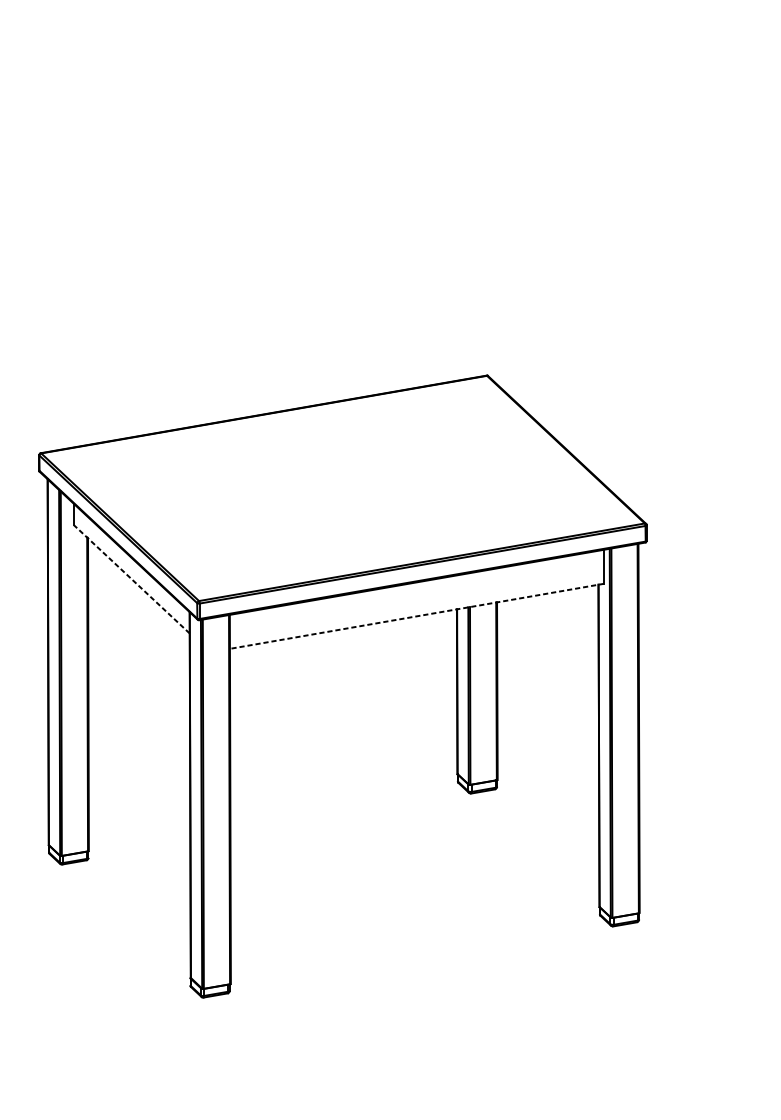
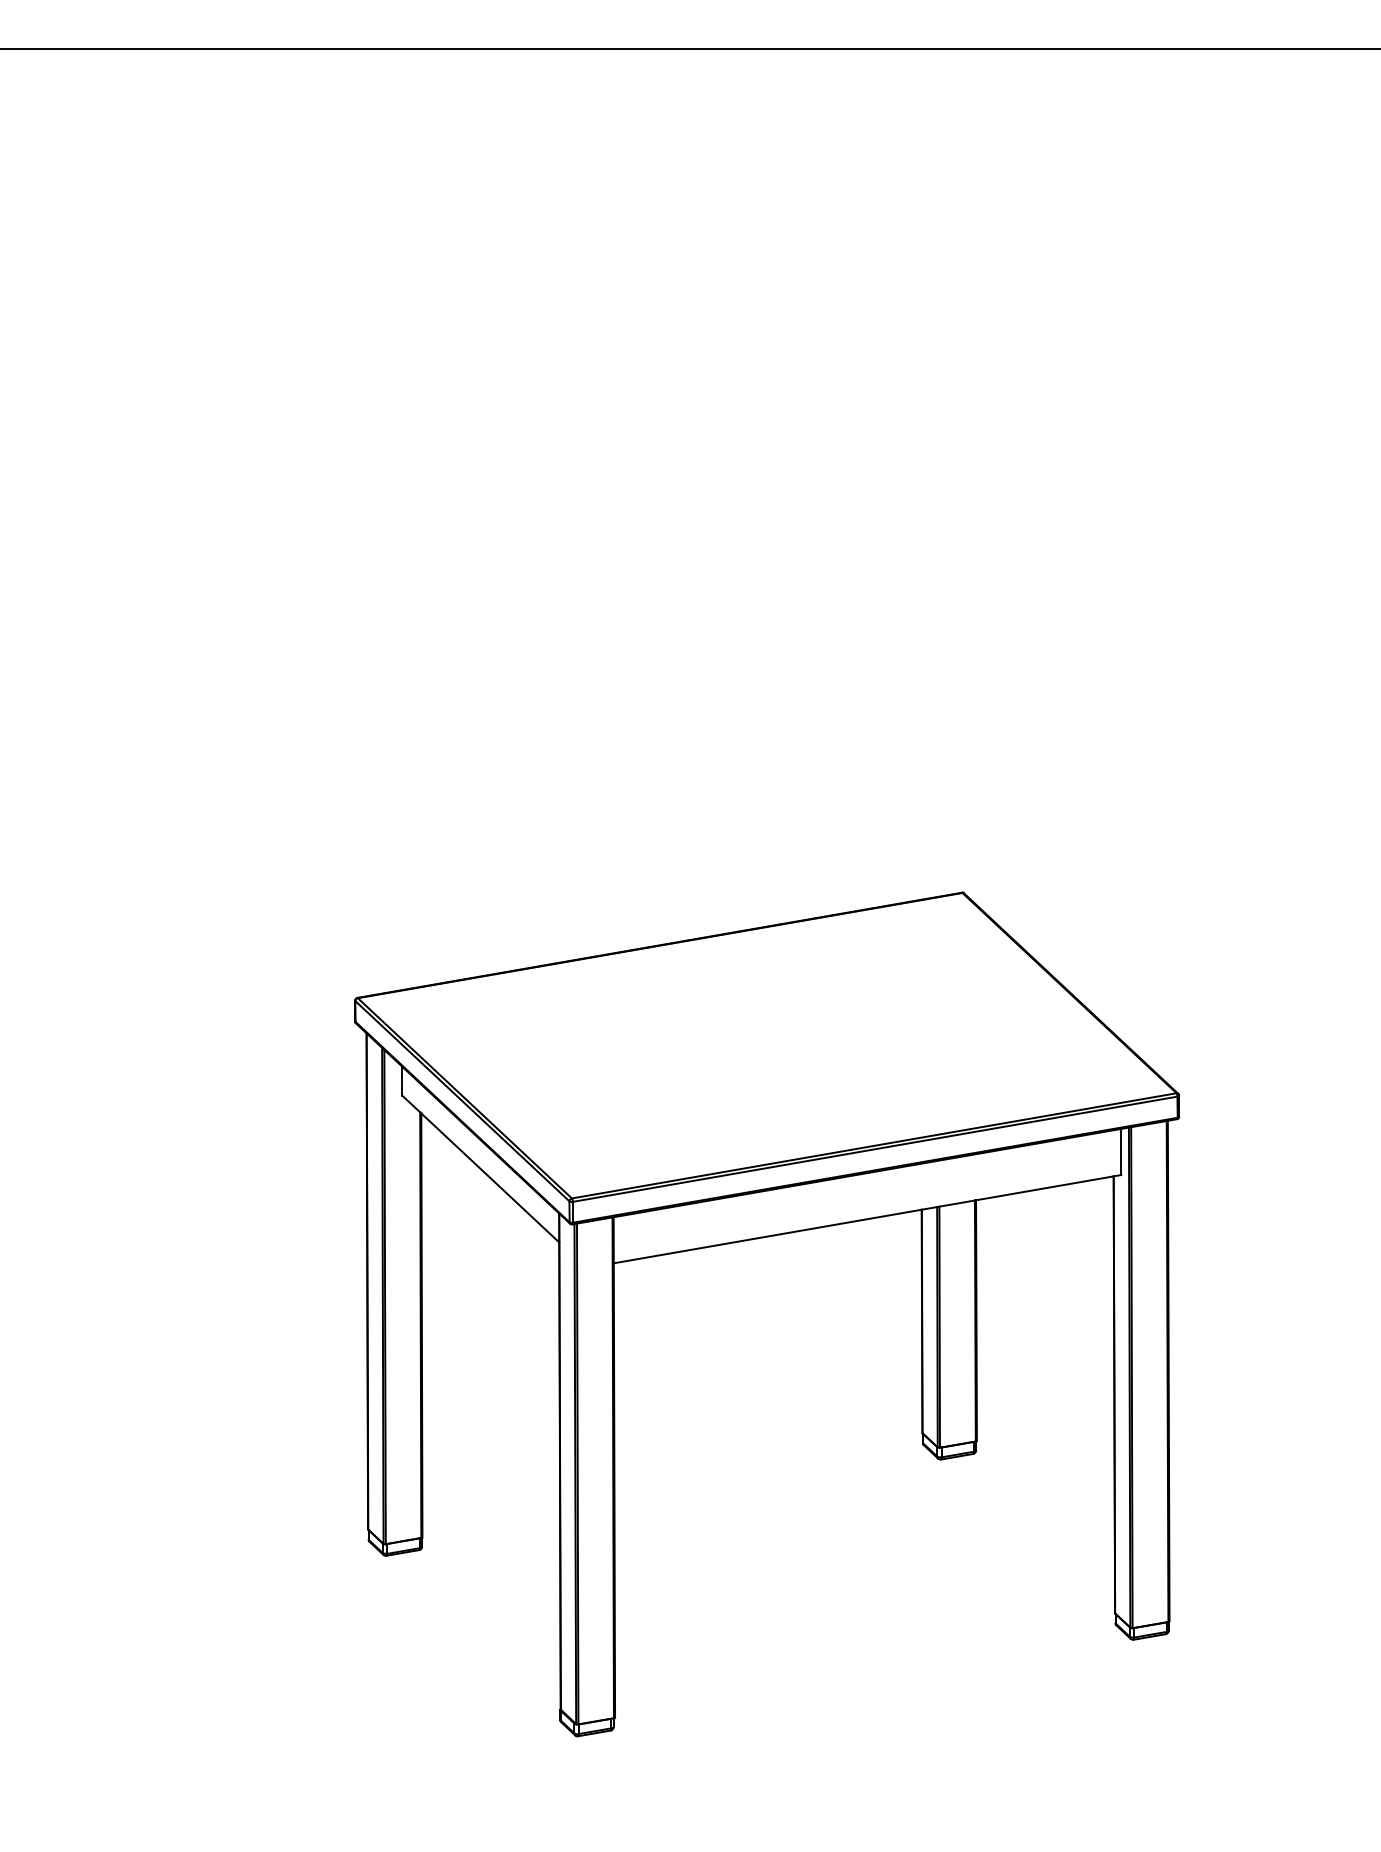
line: (131, 578) -> (480, 1168), dashed -> solid
line: (416, 616) -> (867, 1219), dashed -> solid

